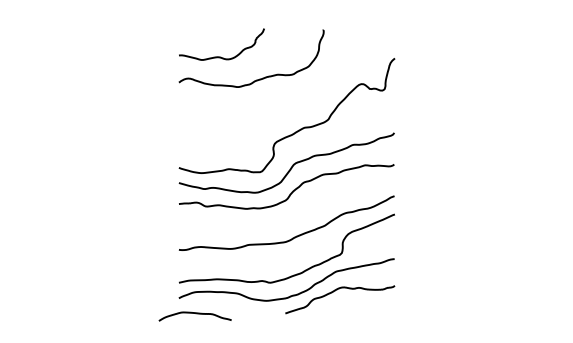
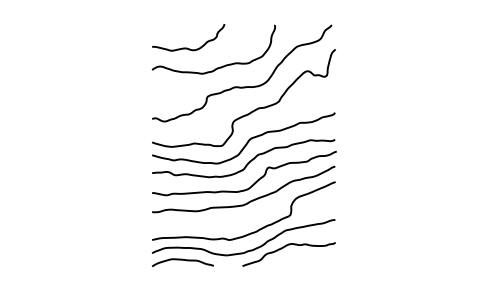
curve: (285, 102) -> (242, 86), added
curve: (299, 215) -> (254, 182), added
curve: (194, 313) -> (182, 260), moved

